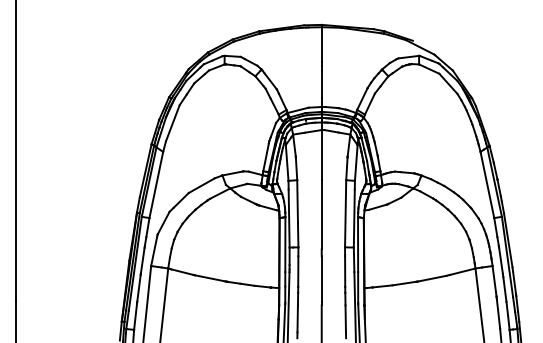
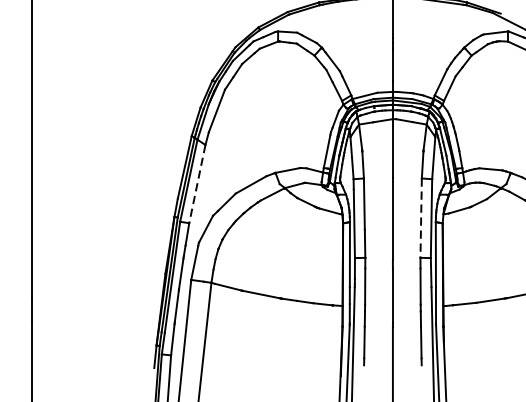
line: (156, 184) -> (197, 183), solid -> dashed
line: (345, 213) -> (421, 217), solid -> dashed

